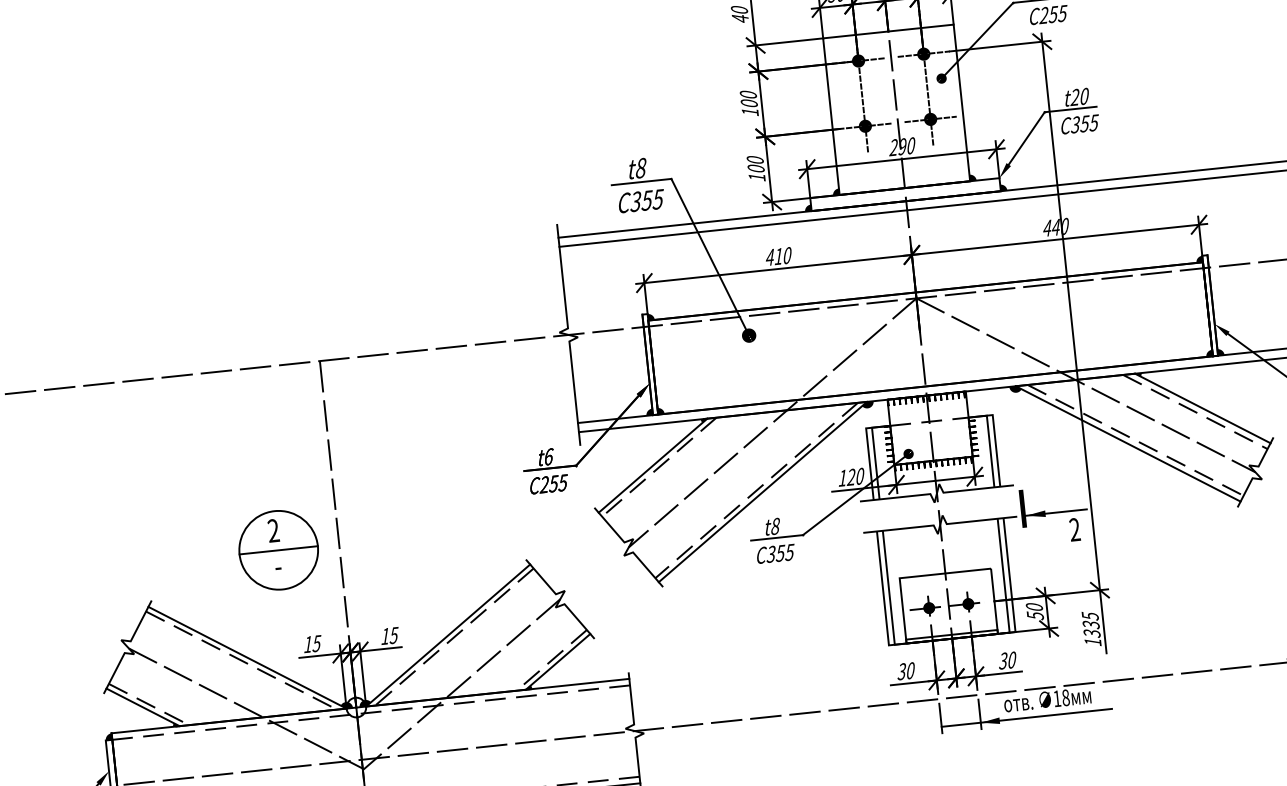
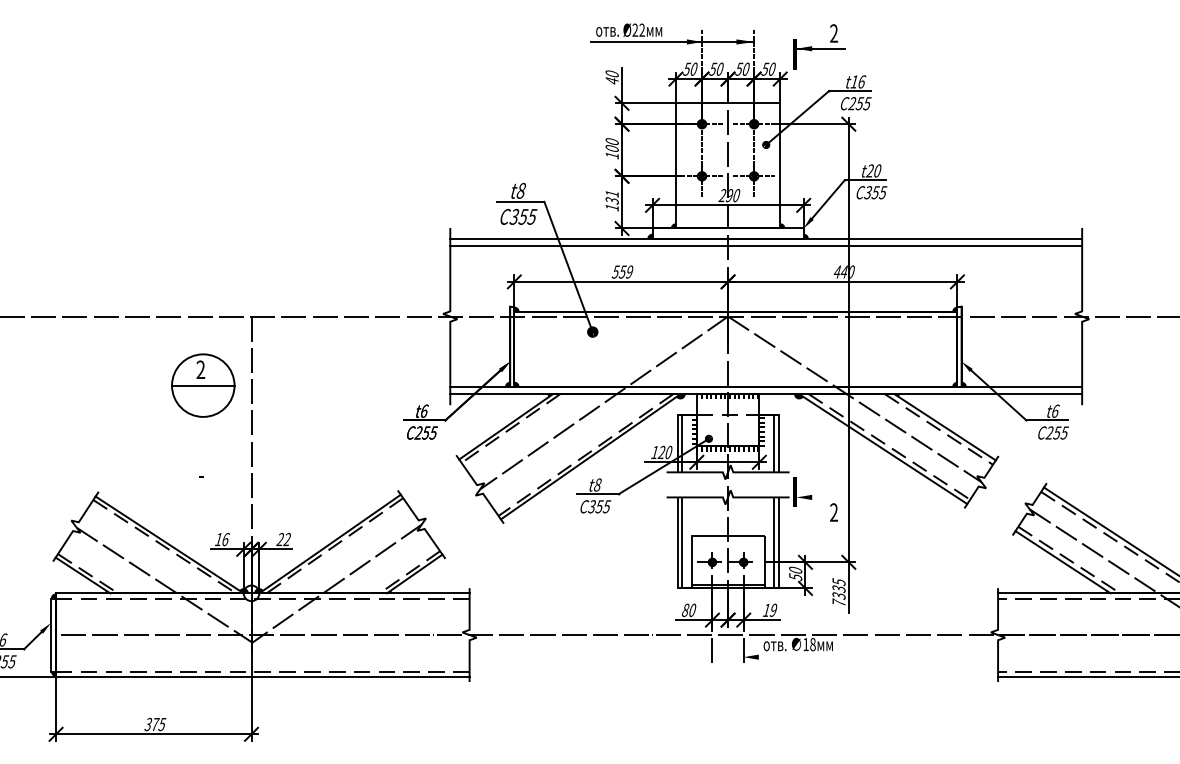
text: (754, 164) -> (611, 197), 100 -> 131
text: (778, 255) -> (622, 271), 410 -> 559
line: (1055, 512) -> (820, 497), removed
part: (278, 550) -> (203, 385), moved
text: (389, 635) -> (283, 539), 15 -> 22
text: (1092, 641) -> (838, 602), 1335 -> 7335
text: (316, 643) -> (225, 539), 15 -> 16
text: (1006, 659) -> (769, 609), 30 -> 19
text: (900, 670) -> (684, 609), 30 -> 80
line: (1026, 718) -> (780, 657), removed

